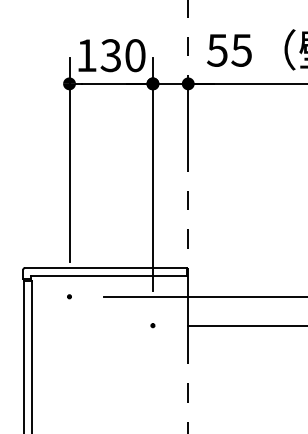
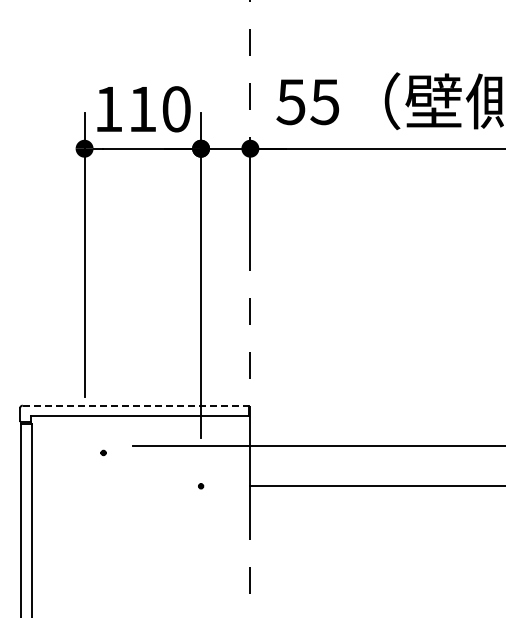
text: (110, 55) -> (141, 109), 130 -> 110
line: (105, 267) -> (135, 405), solid -> dashed
part: (69, 296) -> (103, 452), moved

